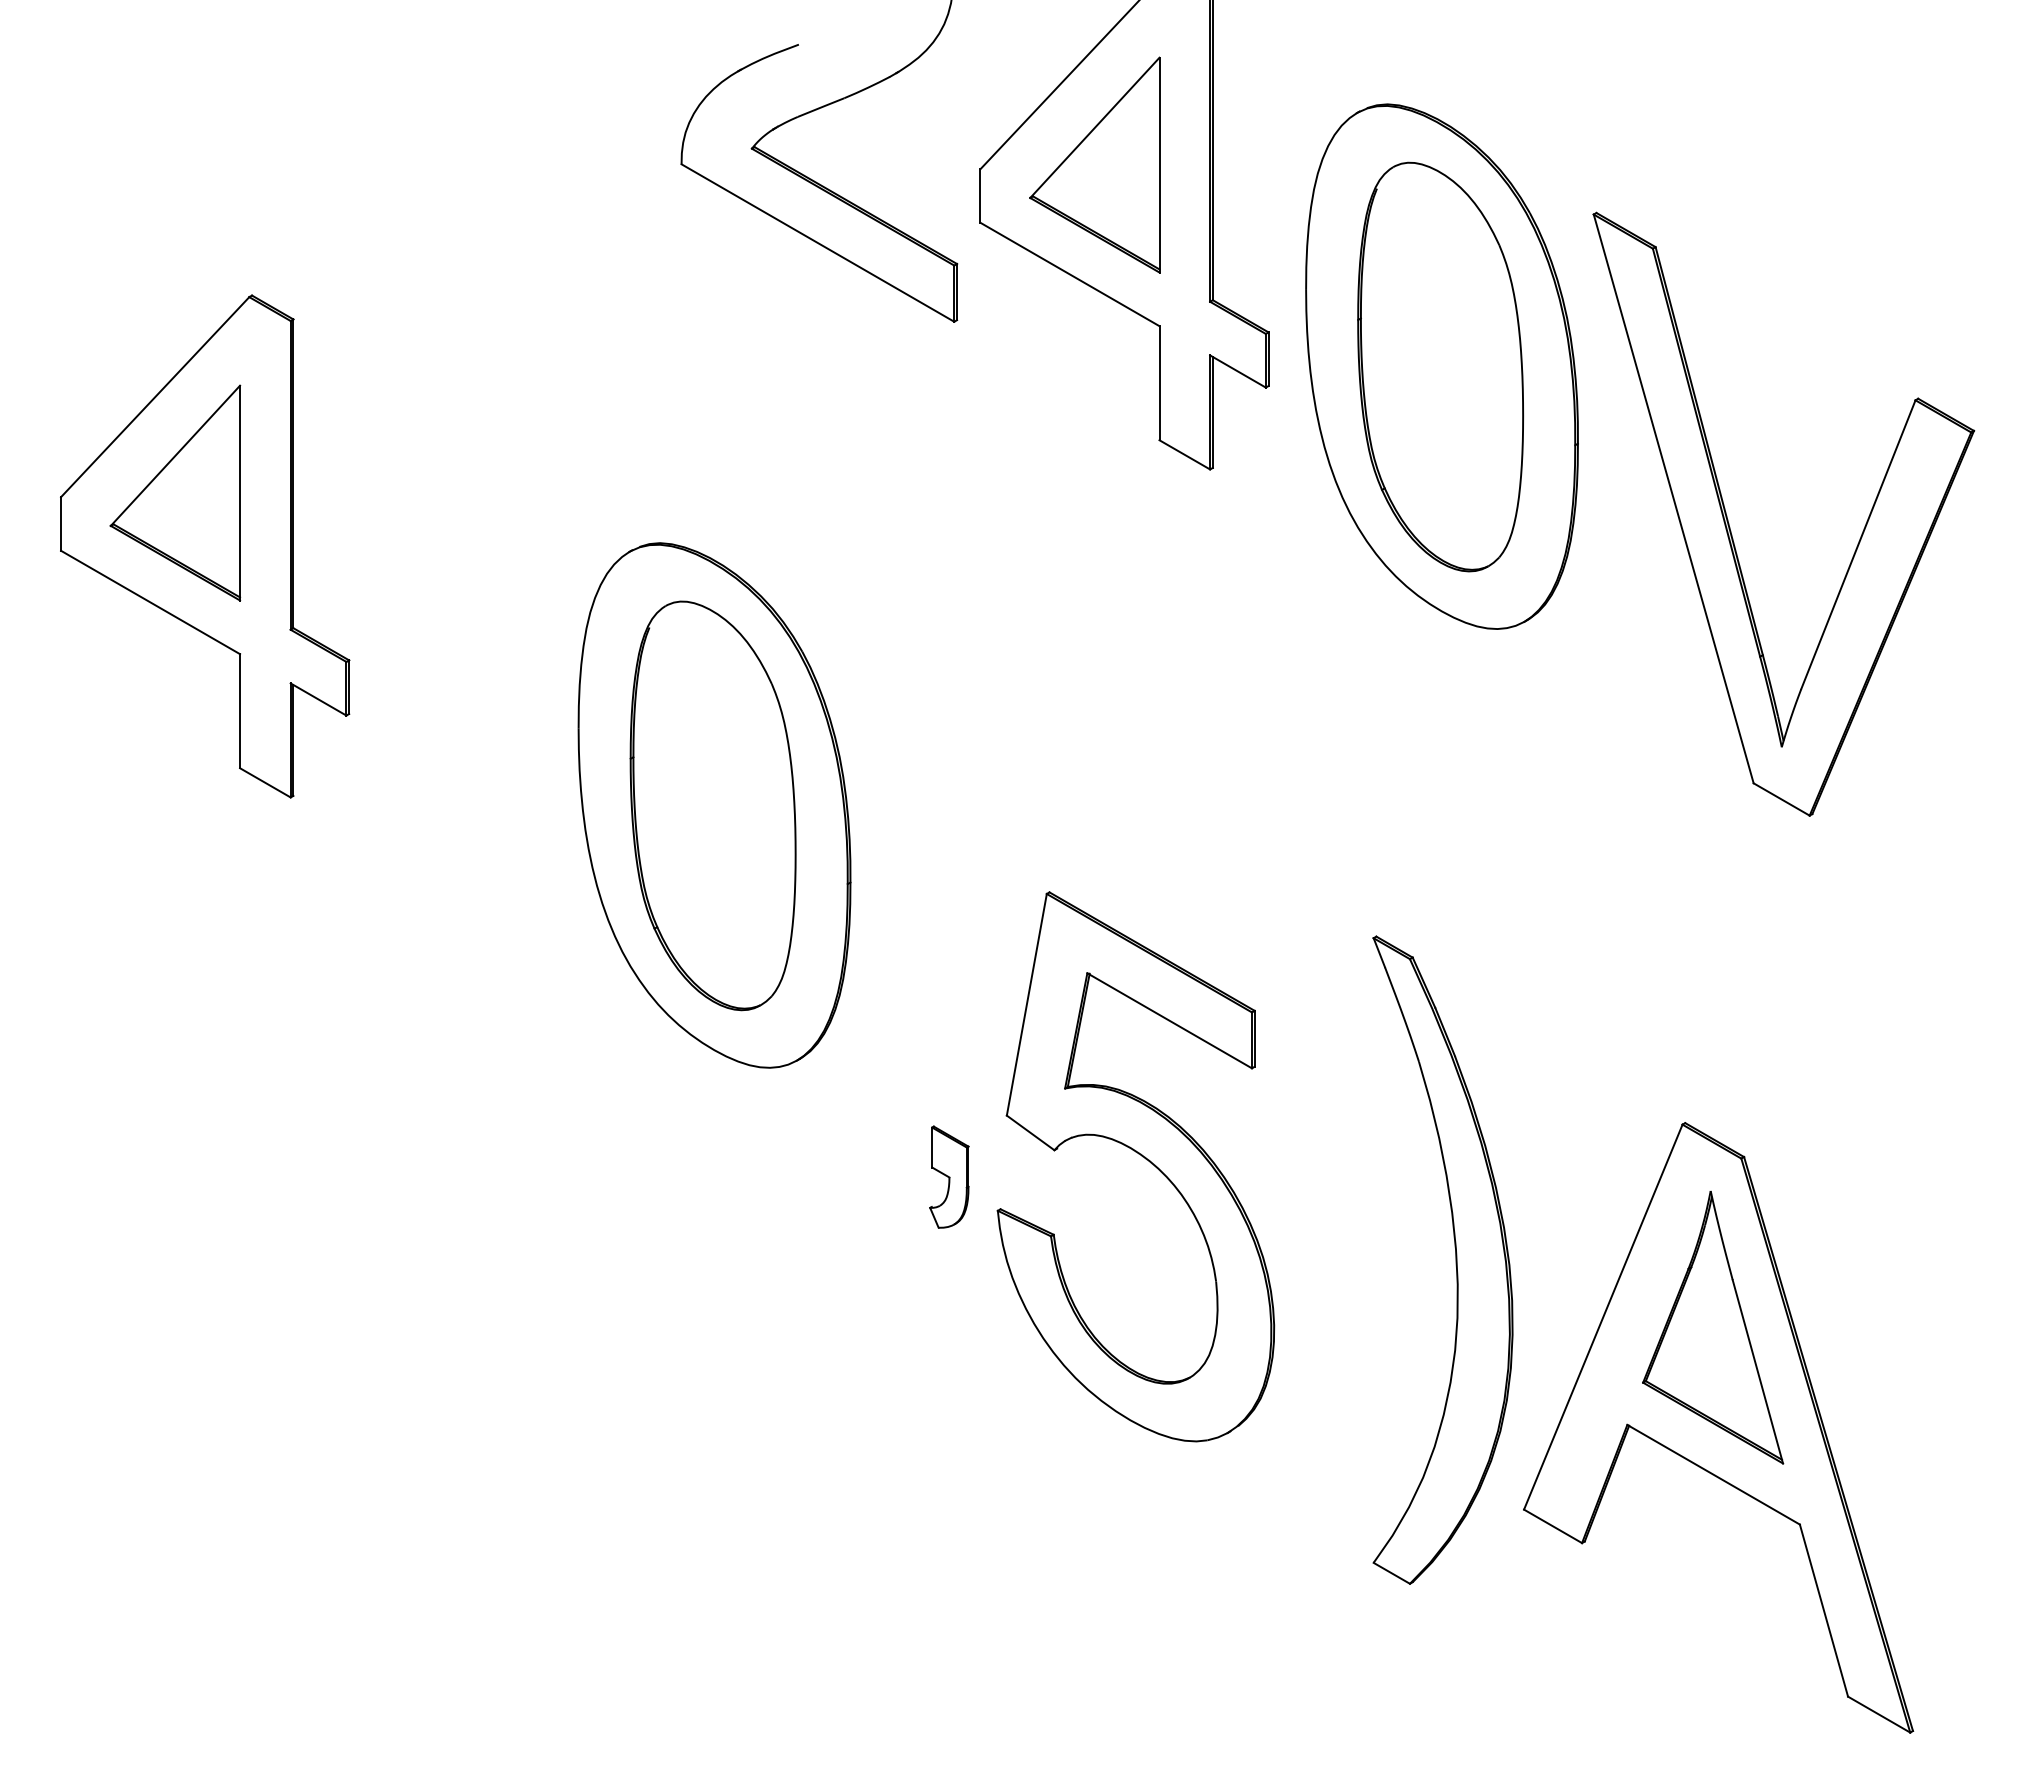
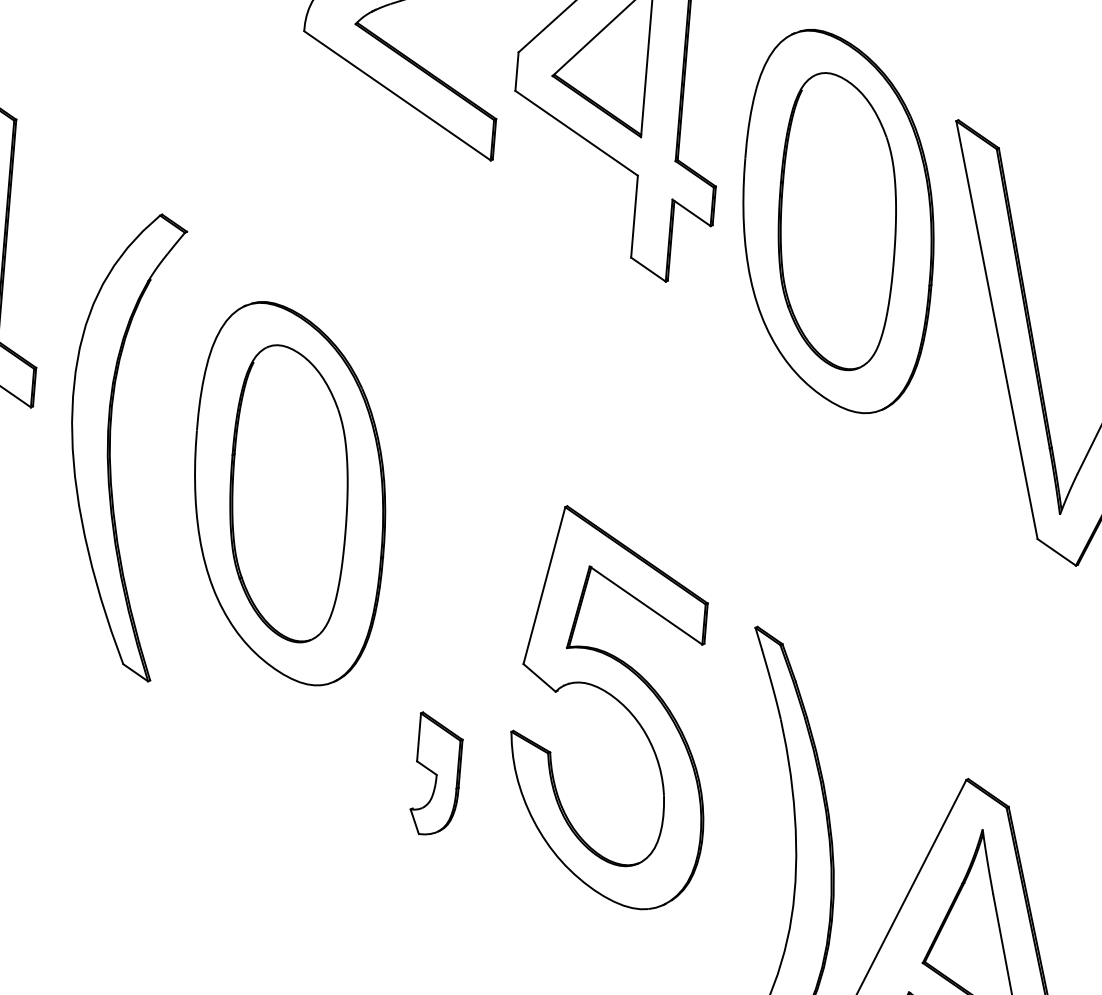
part: (461, 761) -> (110, 447), added
part: (1142, 1157) -> (618, 702), moved
part: (949, 1176) -> (436, 773), size x1.67

